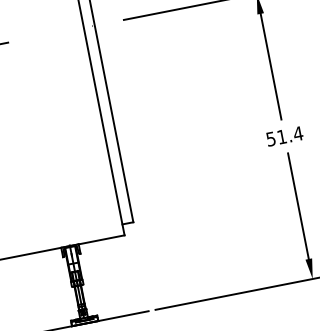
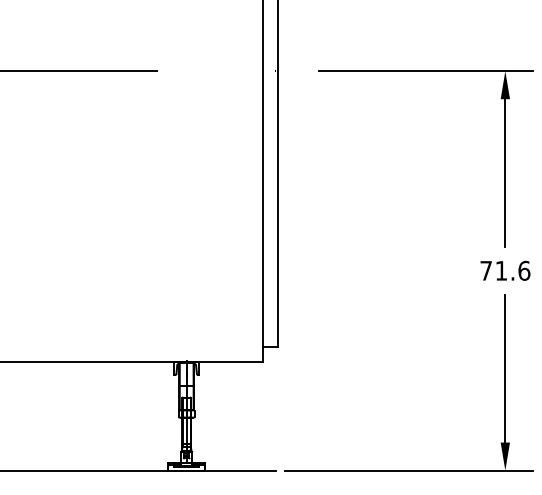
text: (284, 136) -> (505, 270), 51.4 -> 71.6

